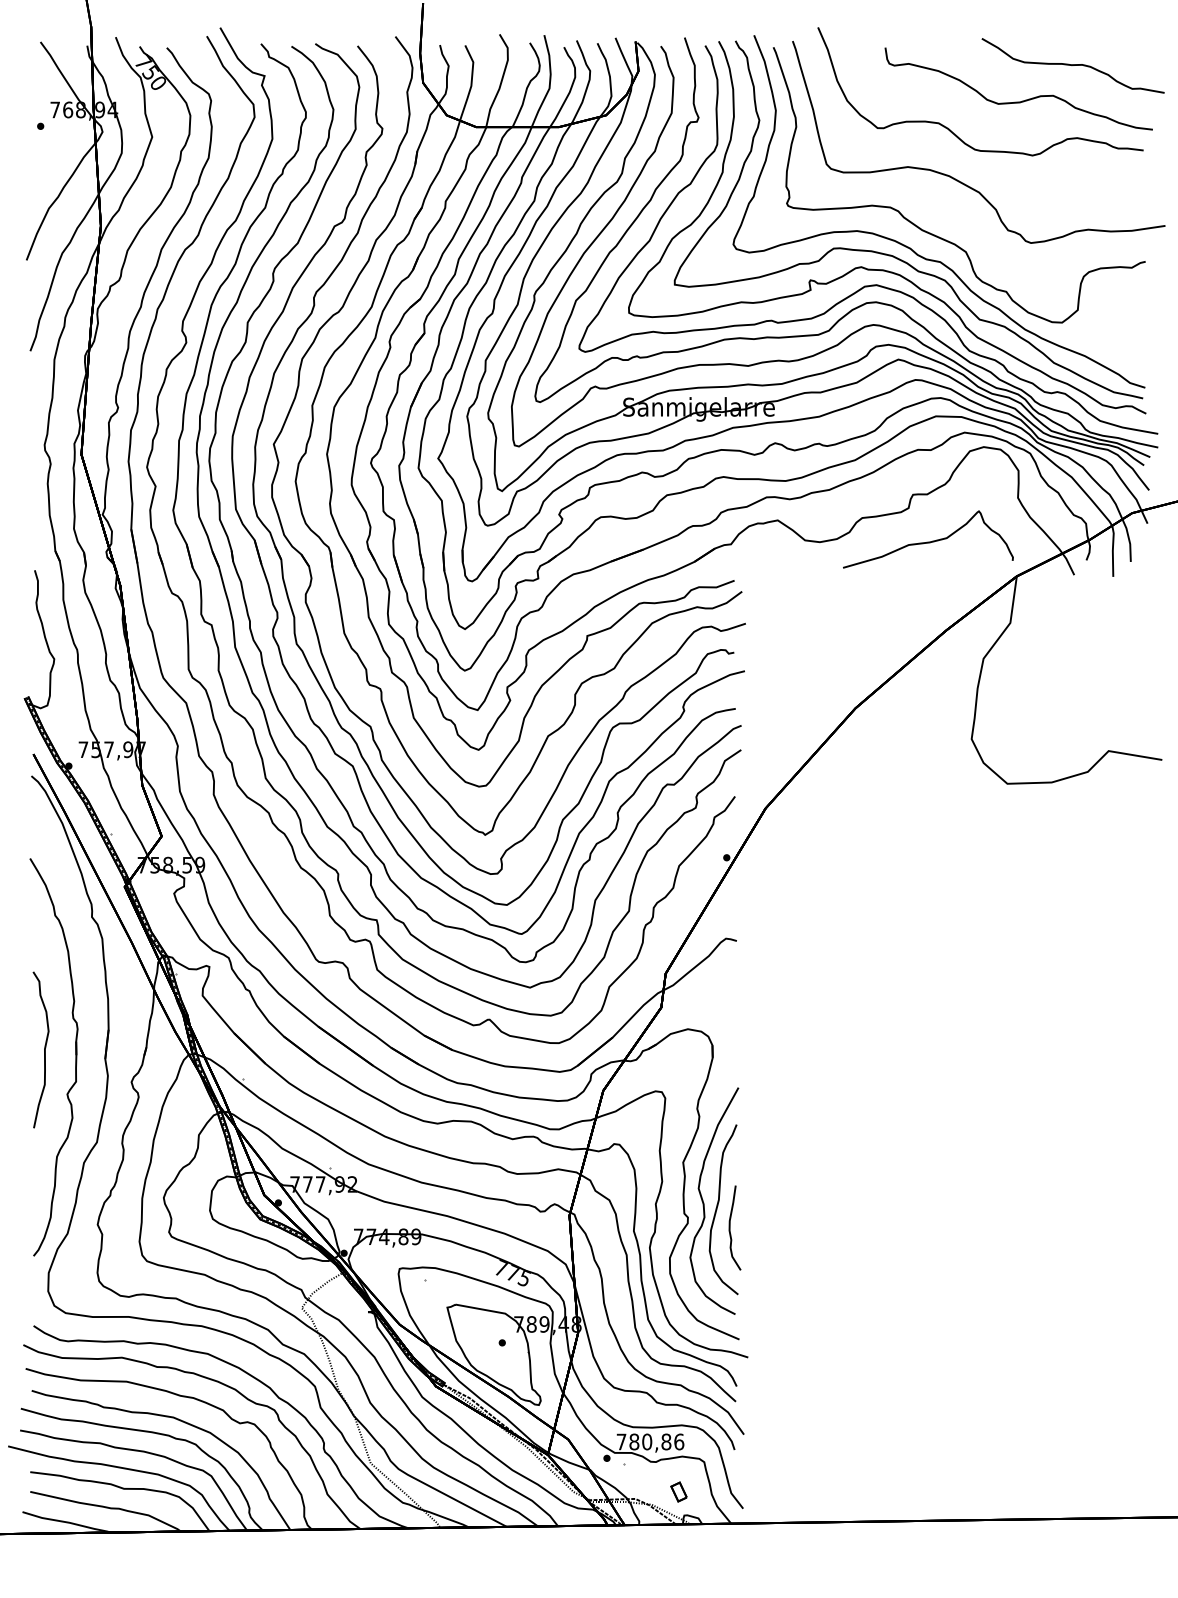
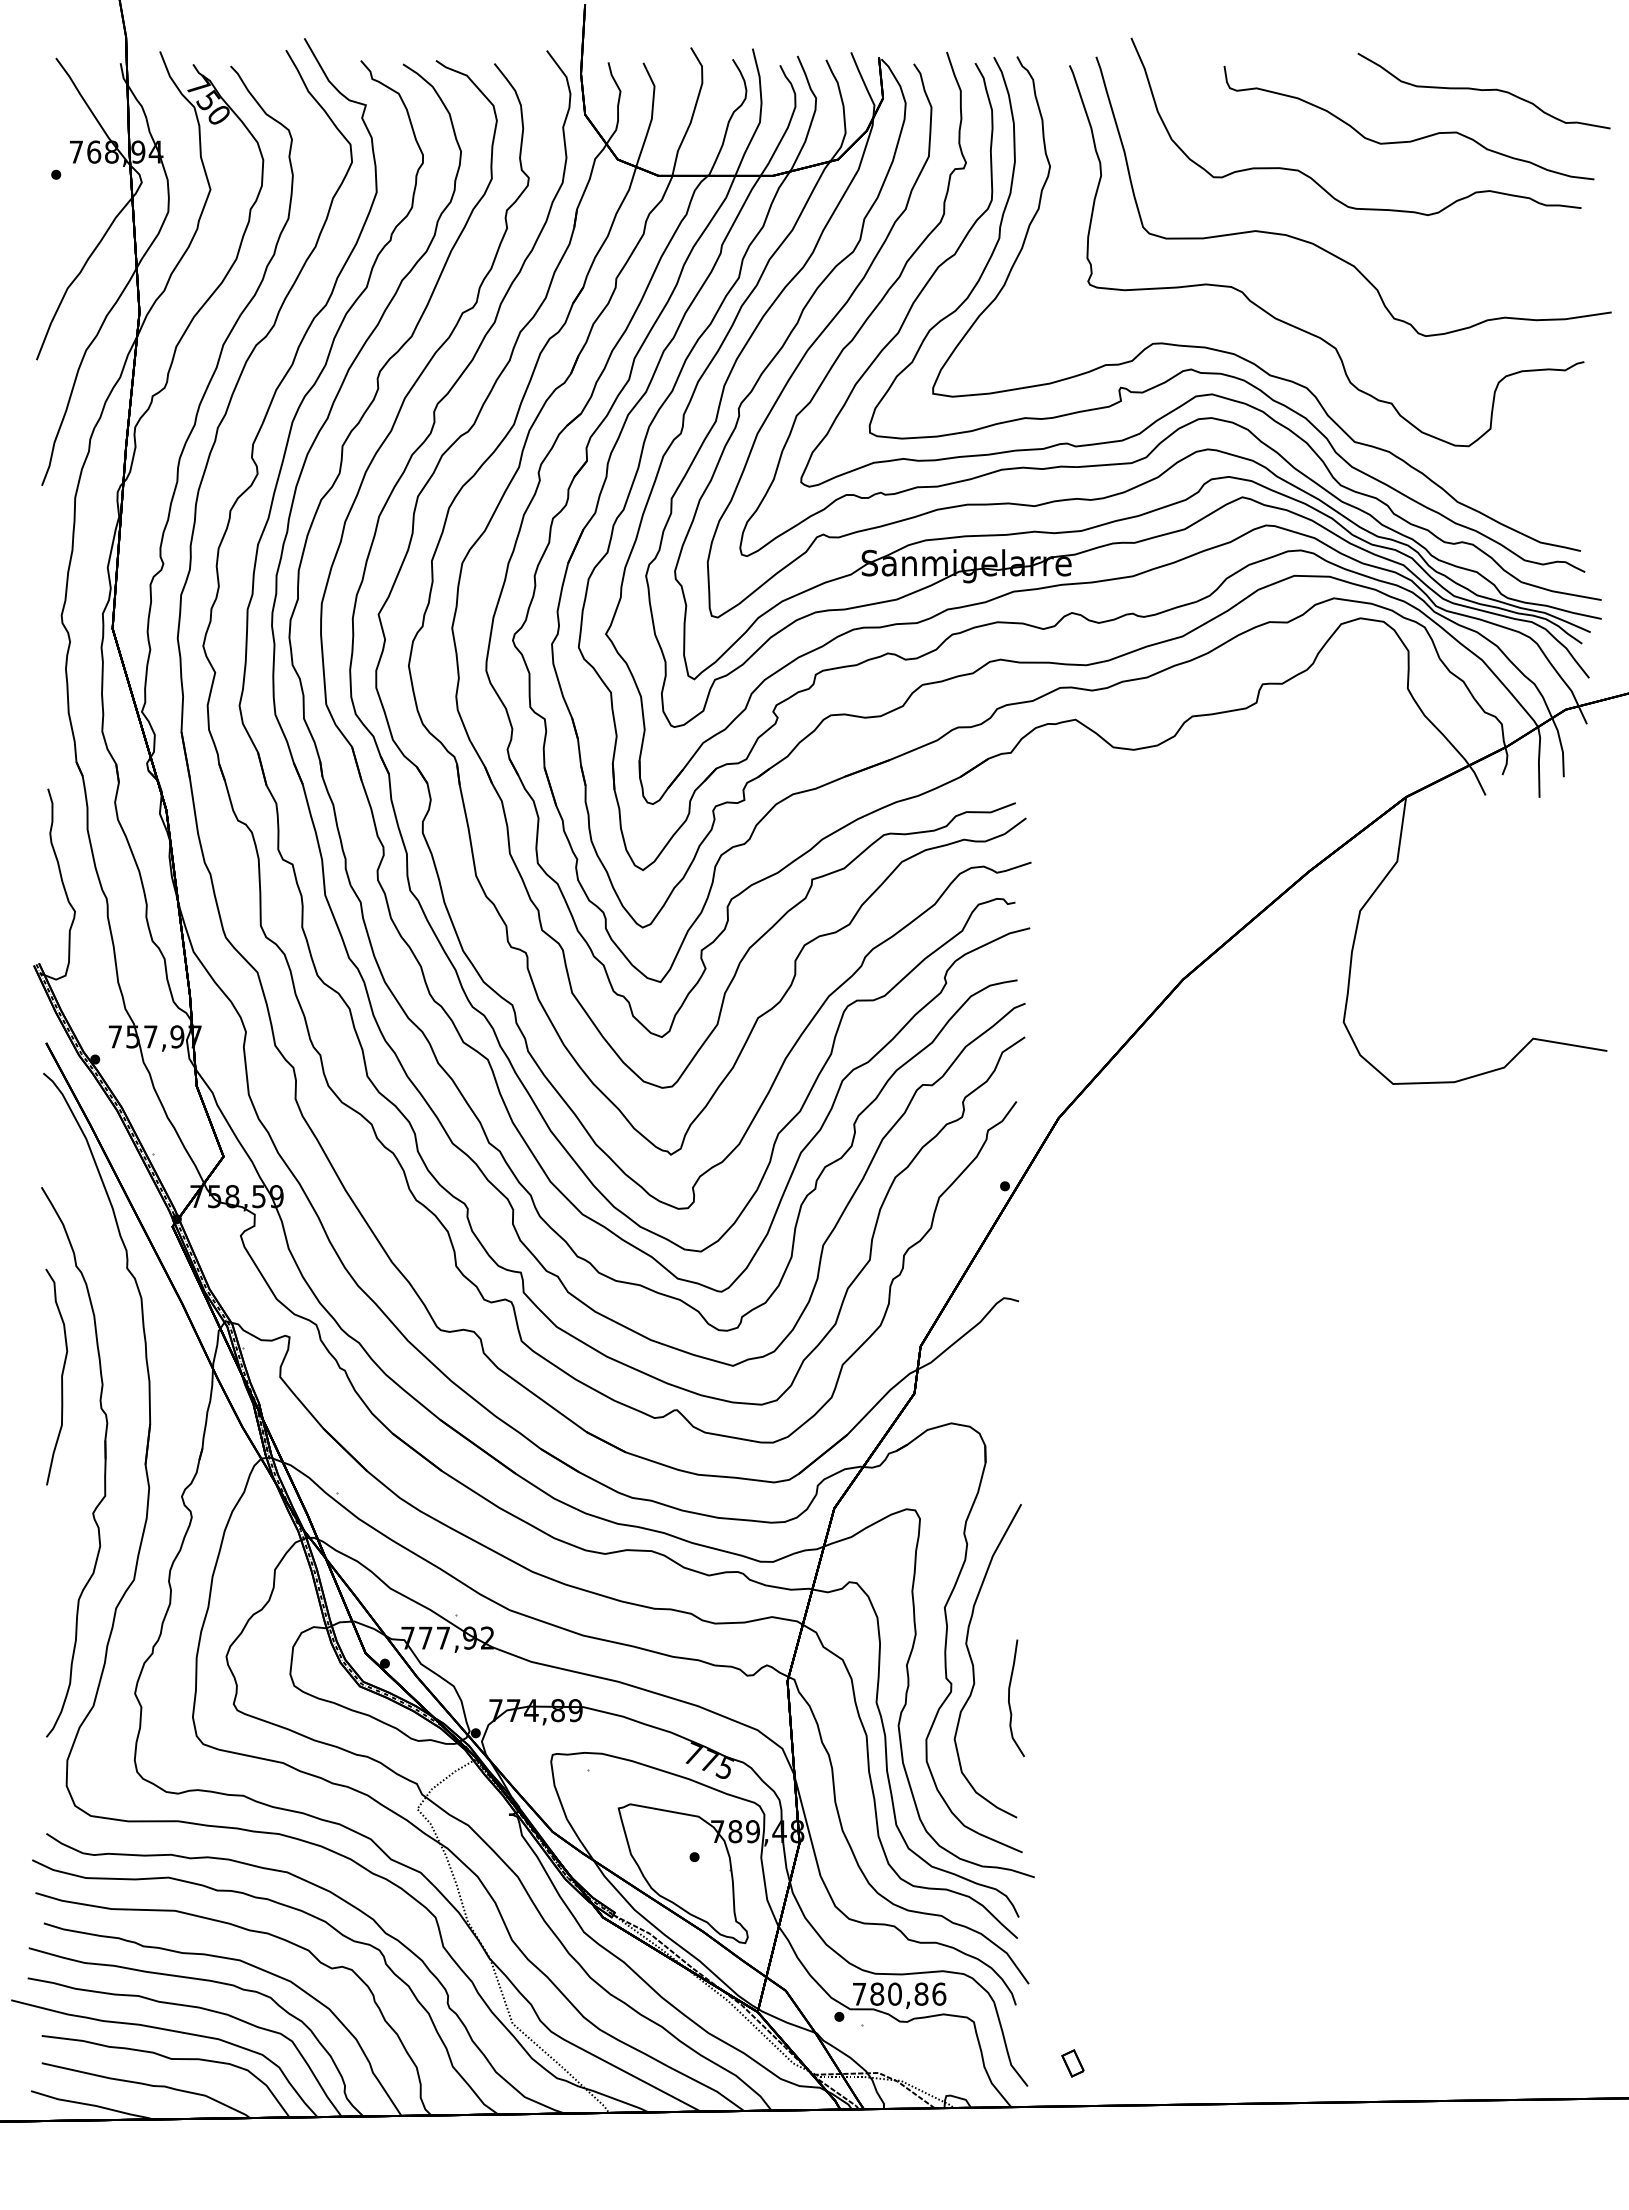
curve: (911, 248) -> (1260, 343), removed
curve: (928, 541) -> (1283, 749), removed
curve: (44, 1049) -> (61, 1376), moved
curve: (717, 1207) -> (992, 1670), removed
part: (678, 1492) -> (1072, 2063), moved

